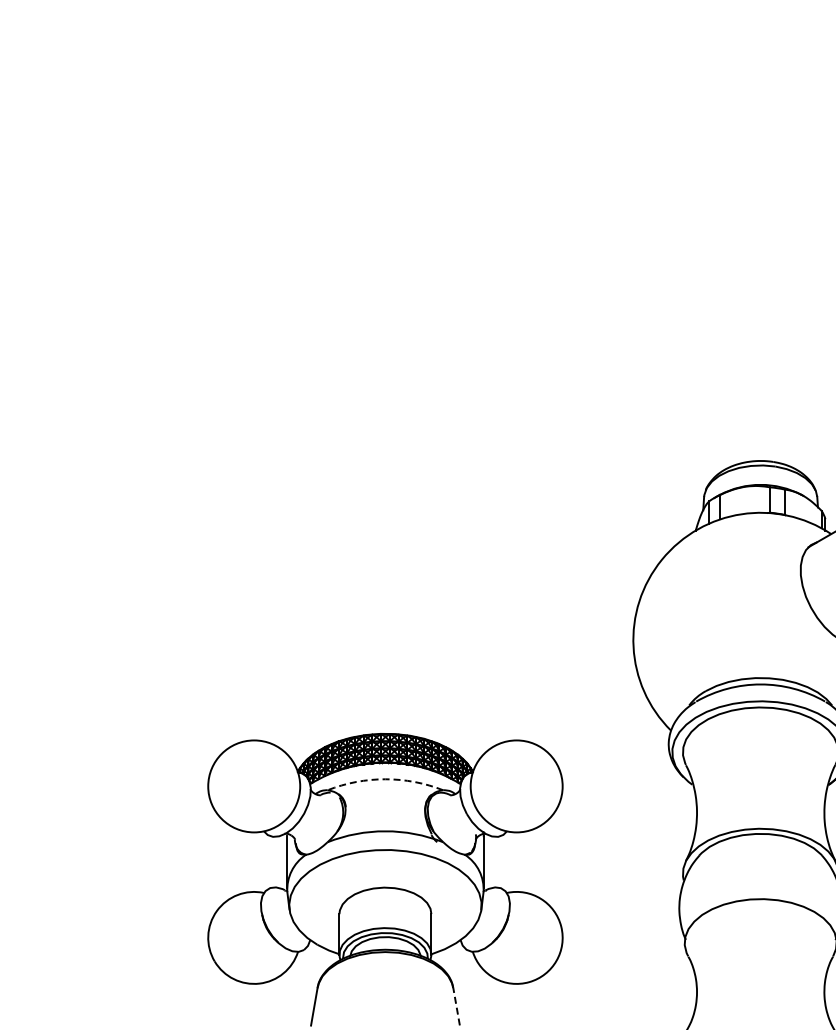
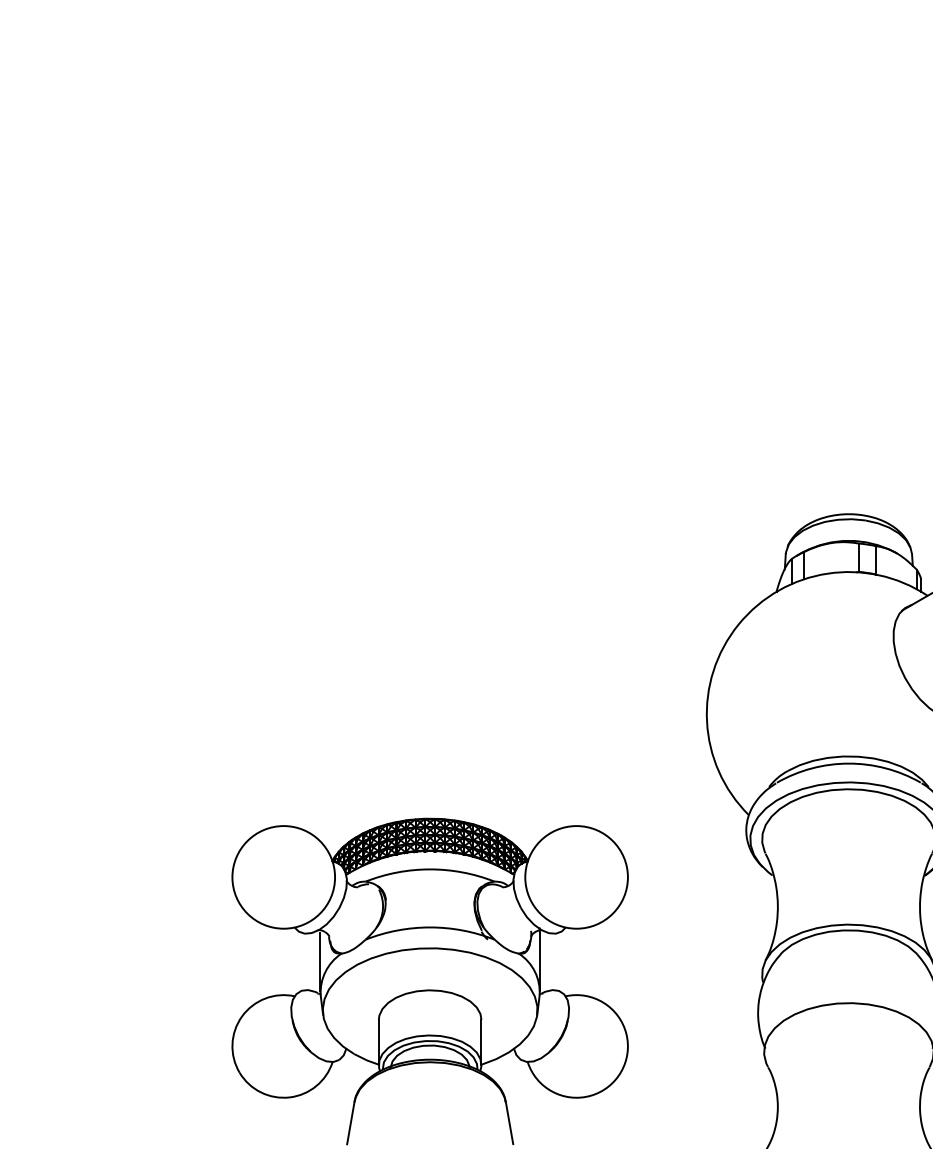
arc: (385, 779) -> (430, 869), dashed -> solid
line: (456, 1005) -> (509, 1121), dashed -> solid

